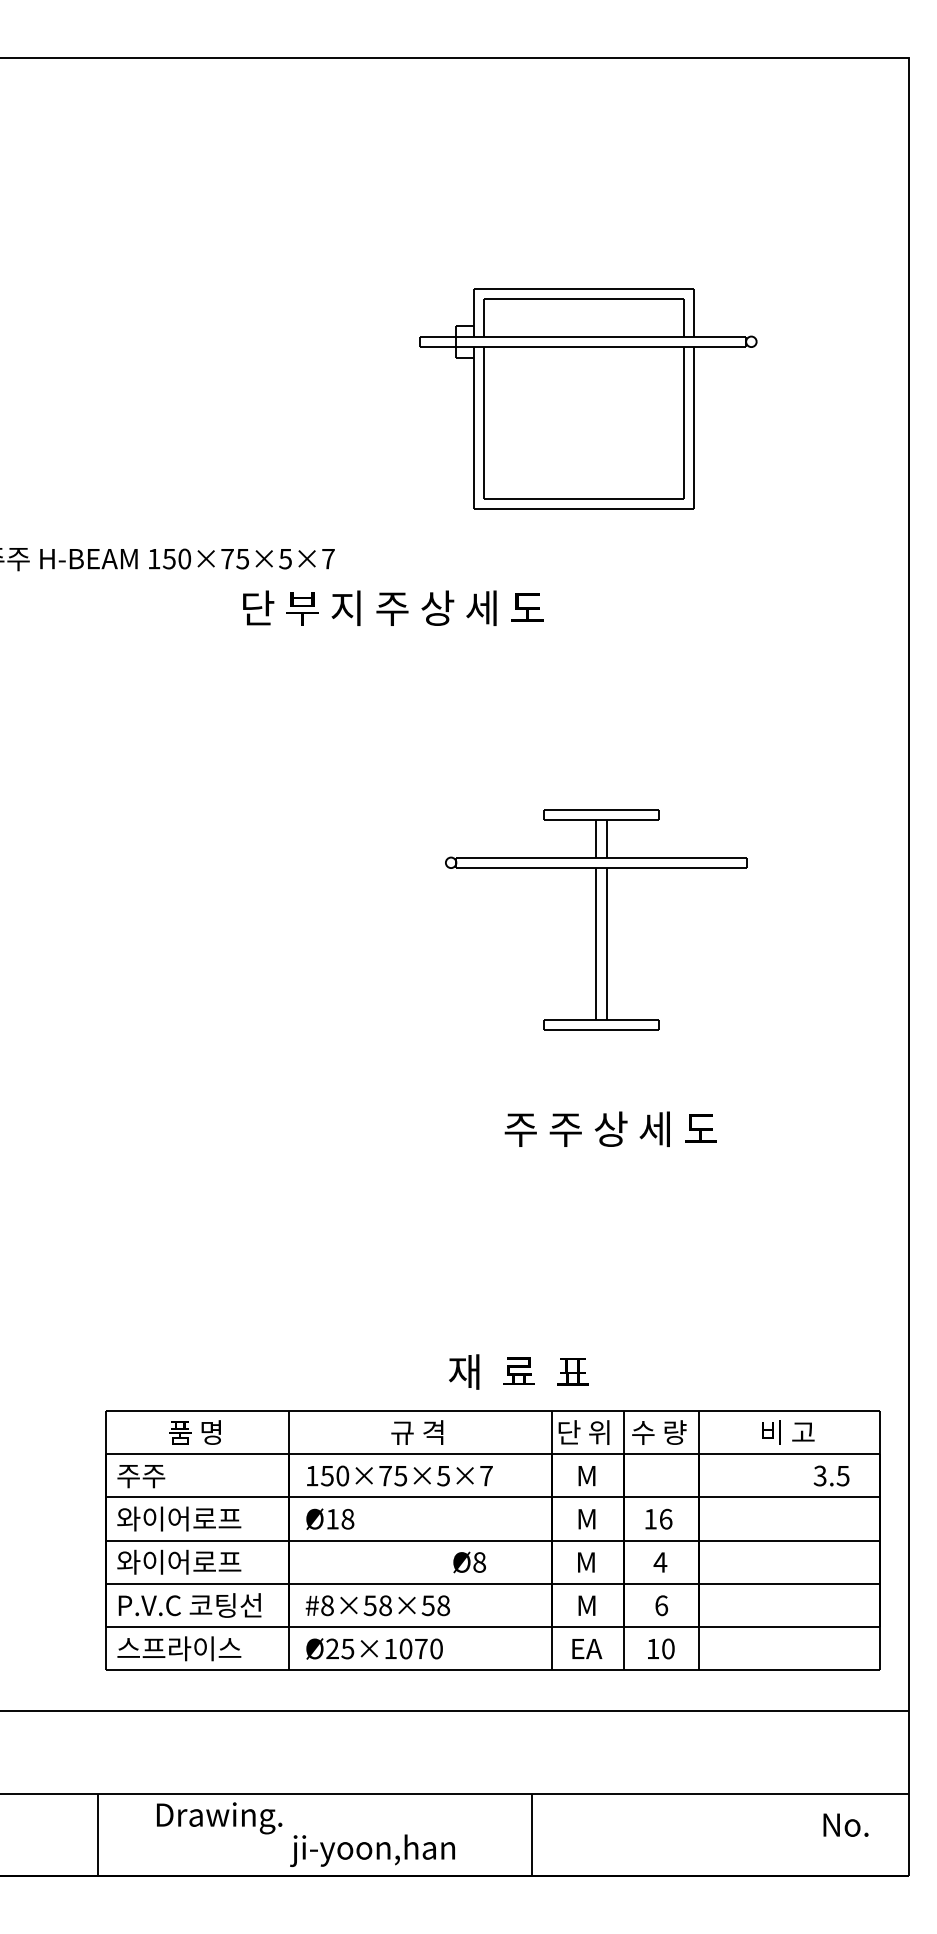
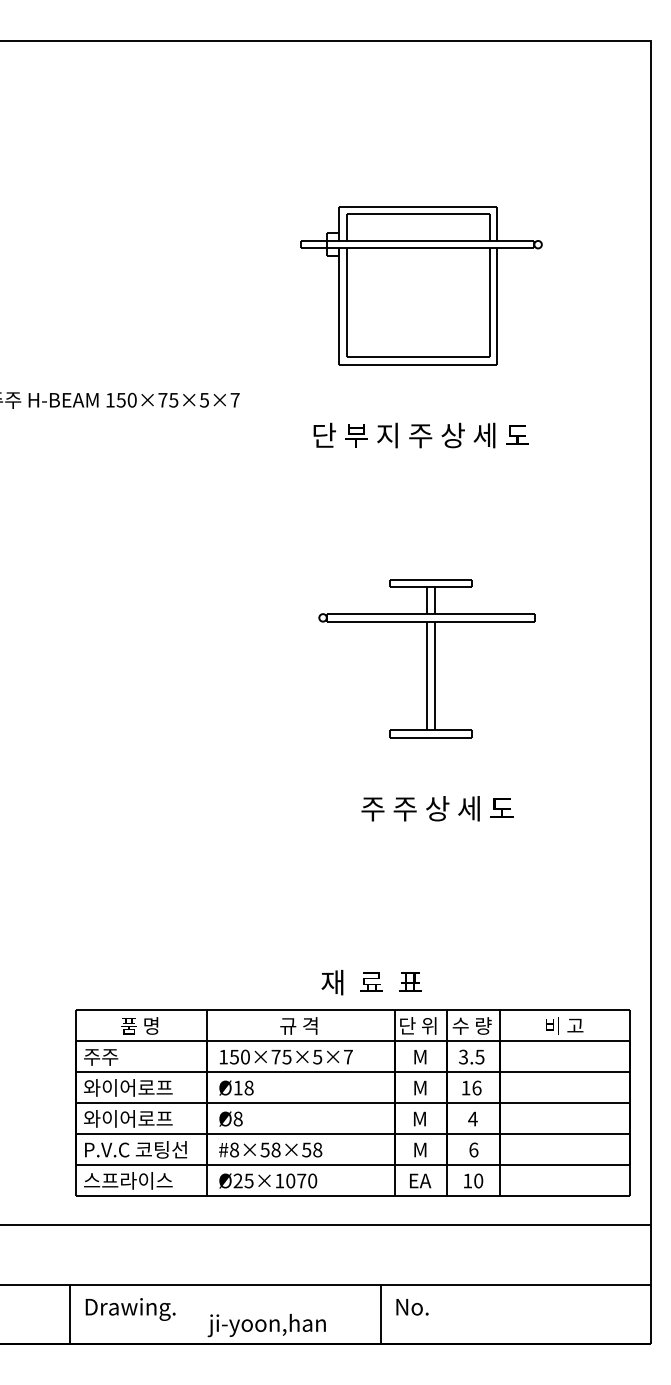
text: (393, 607) -> (421, 434), moved
text: (831, 1475) -> (471, 1056), moved
text: (469, 1562) -> (230, 1119), moved
text: (219, 1818) -> (130, 1309), moved
text: (845, 1824) -> (412, 1306), moved

